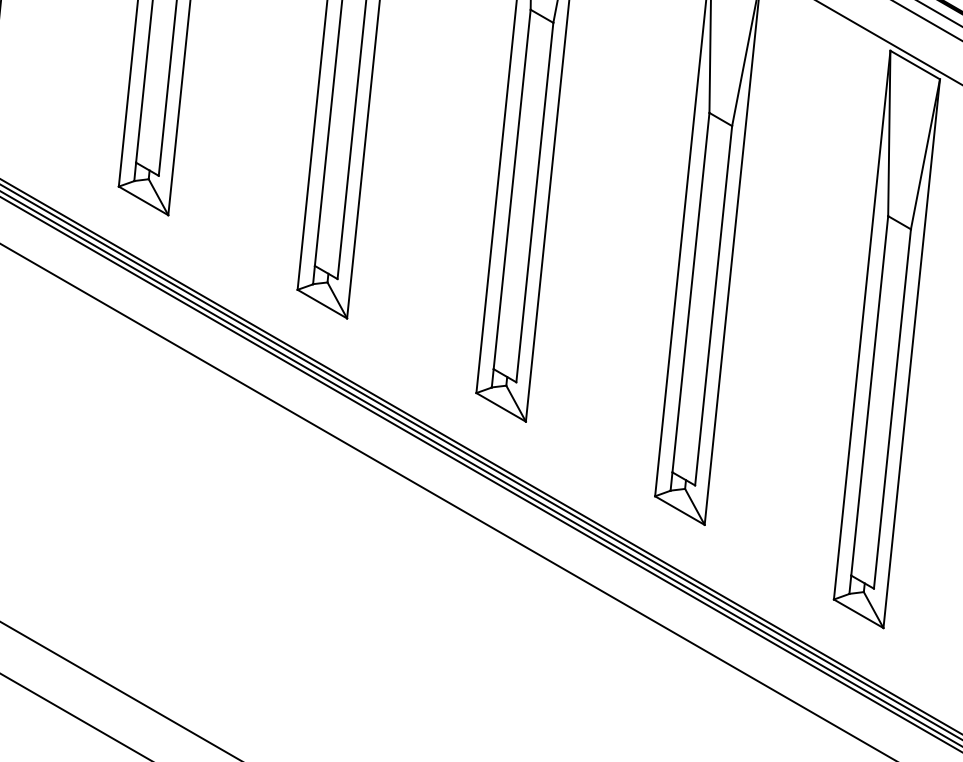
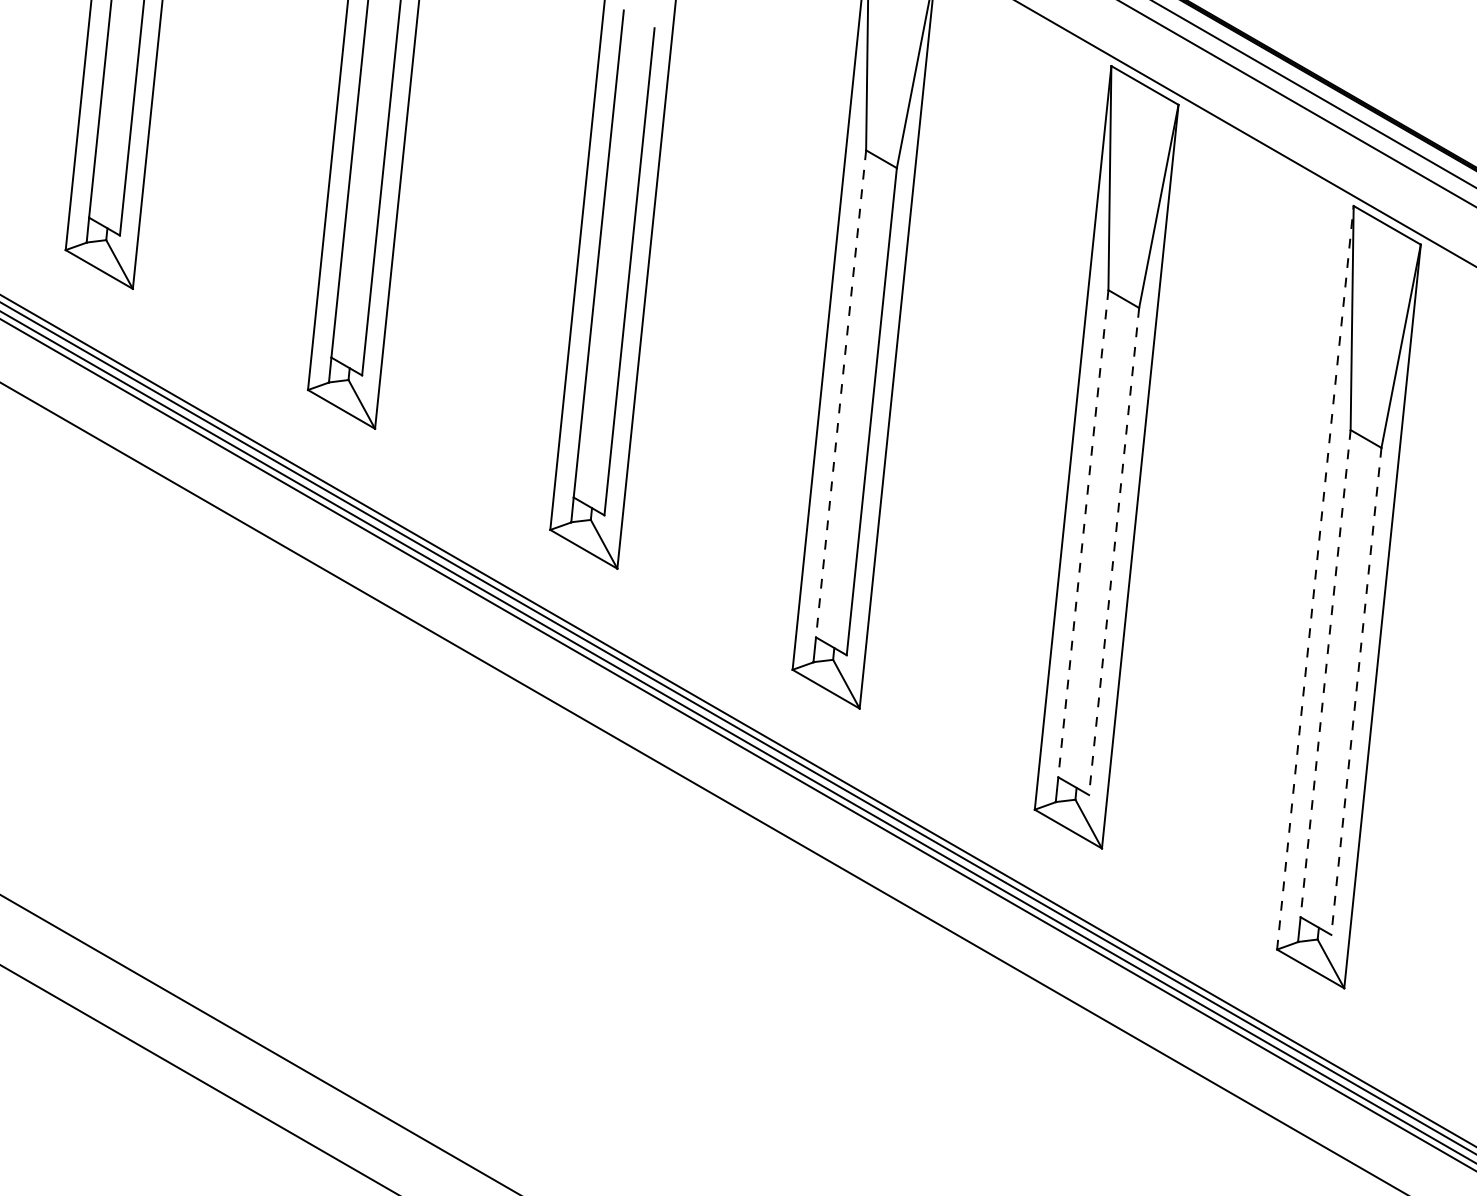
line: (512, 189) -> (841, 393), solid -> dashed
line: (691, 292) -> (1083, 533), solid -> dashed
line: (713, 305) -> (1114, 551), solid -> dashed
line: (862, 324) -> (1315, 577), solid -> dashed
line: (869, 395) -> (1325, 673), solid -> dashed
line: (892, 409) -> (1356, 691), solid -> dashed

